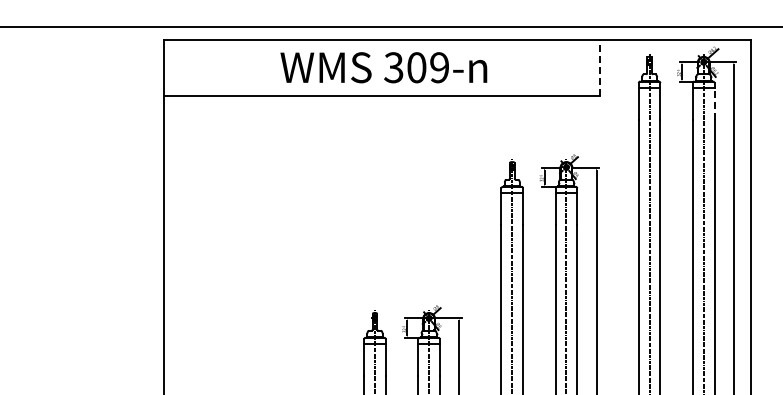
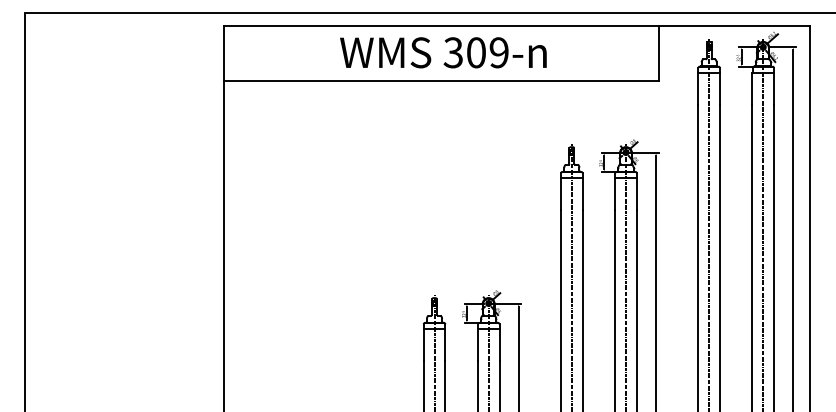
line: (599, 68) -> (659, 53), dashed -> solid
line: (714, 103) -> (774, 88), dashed -> solid

